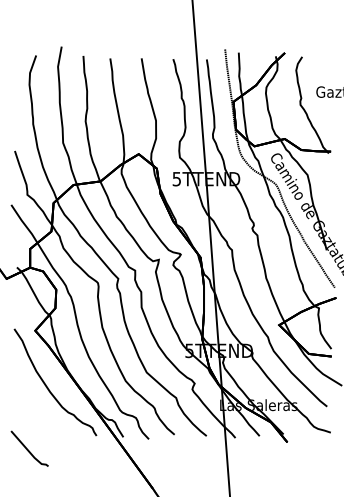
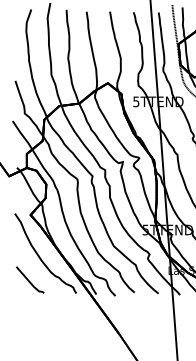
line: (28, 449) -> (29, 280), moved

